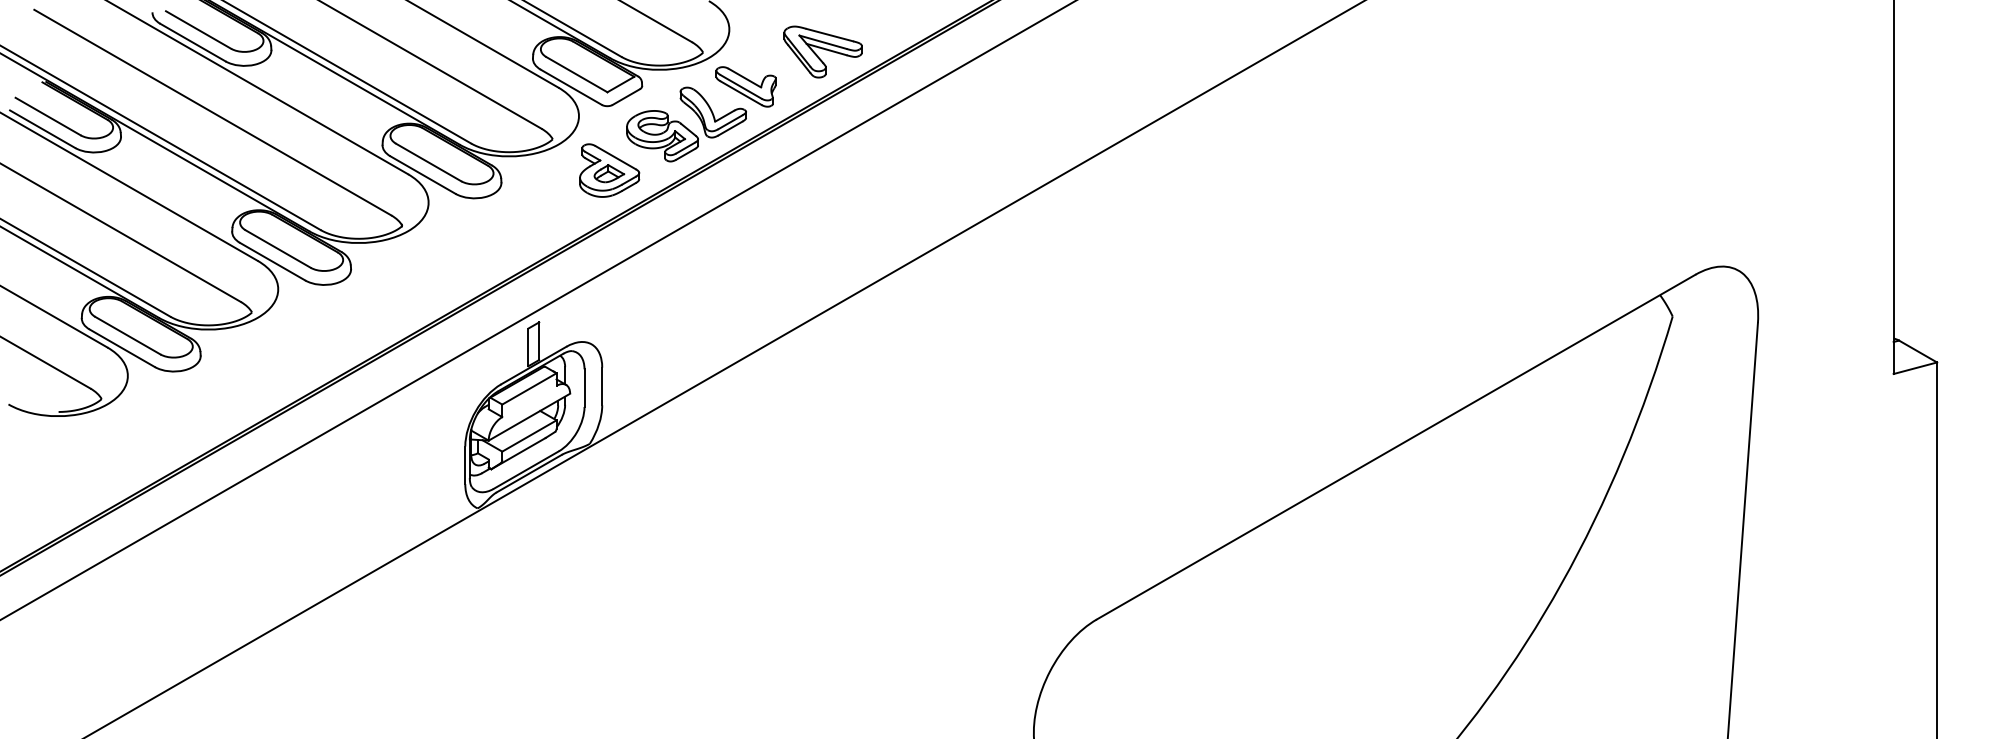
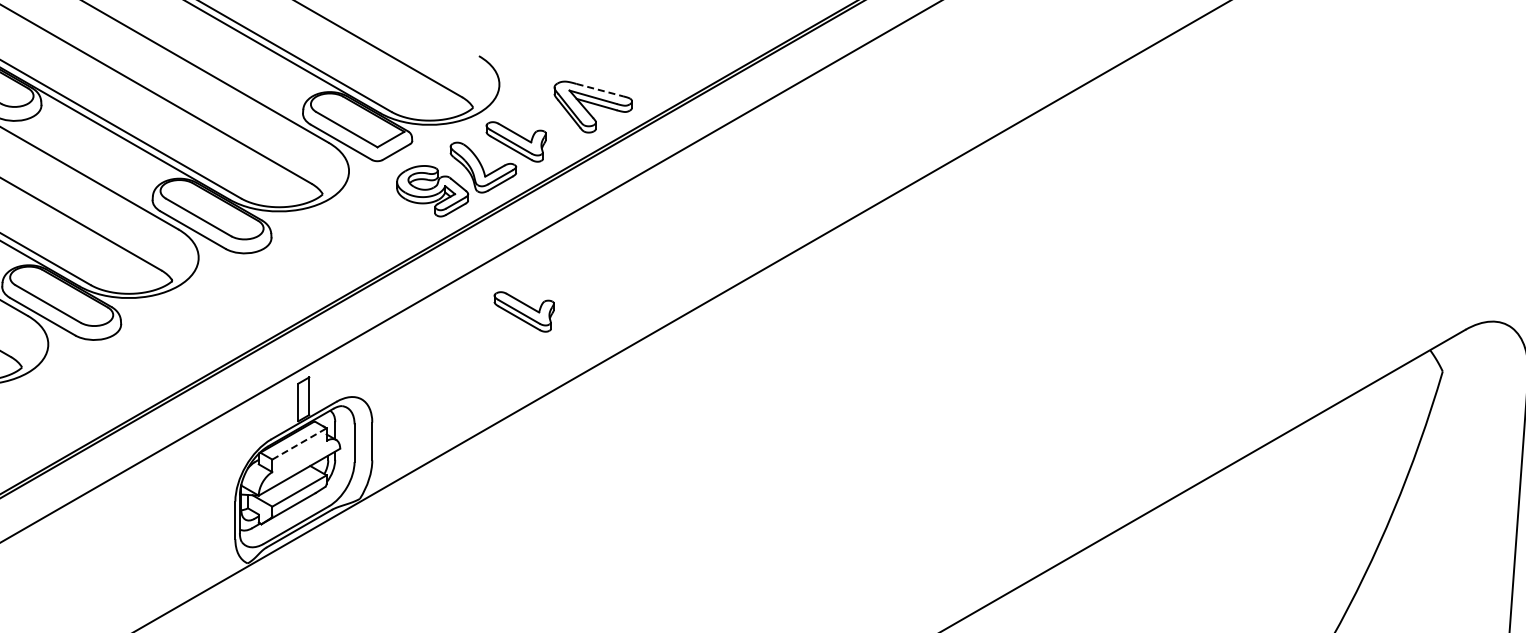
line: (830, 35) -> (600, 90), solid -> dashed
part: (609, 170) -> (379, 225), removed
part: (753, 256) -> (523, 311), added
line: (529, 388) -> (299, 443), solid -> dashed

